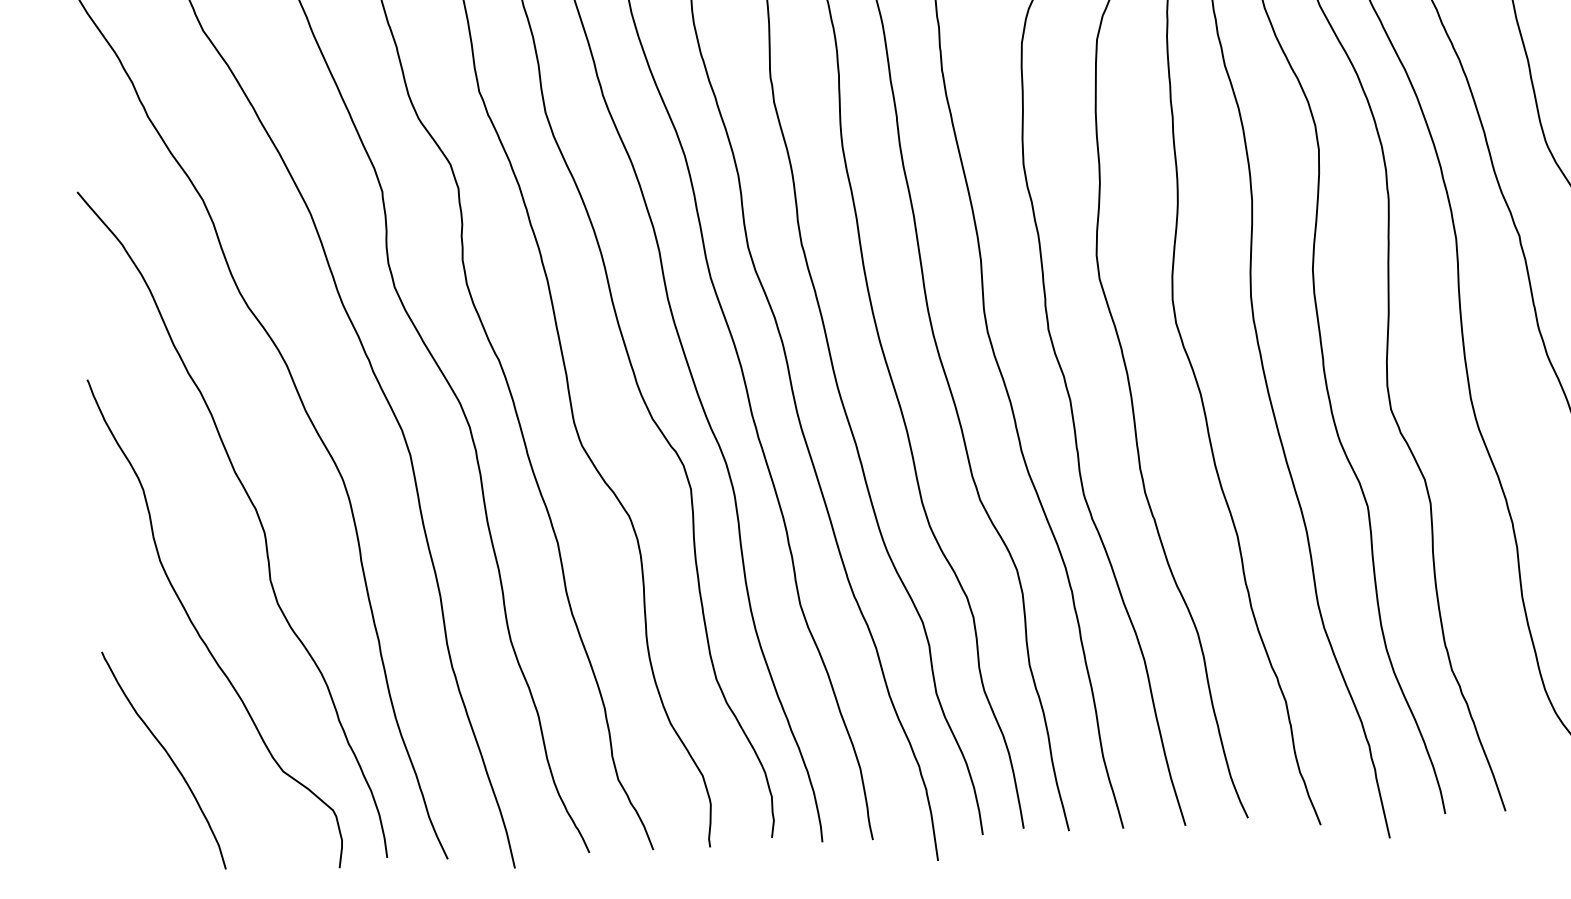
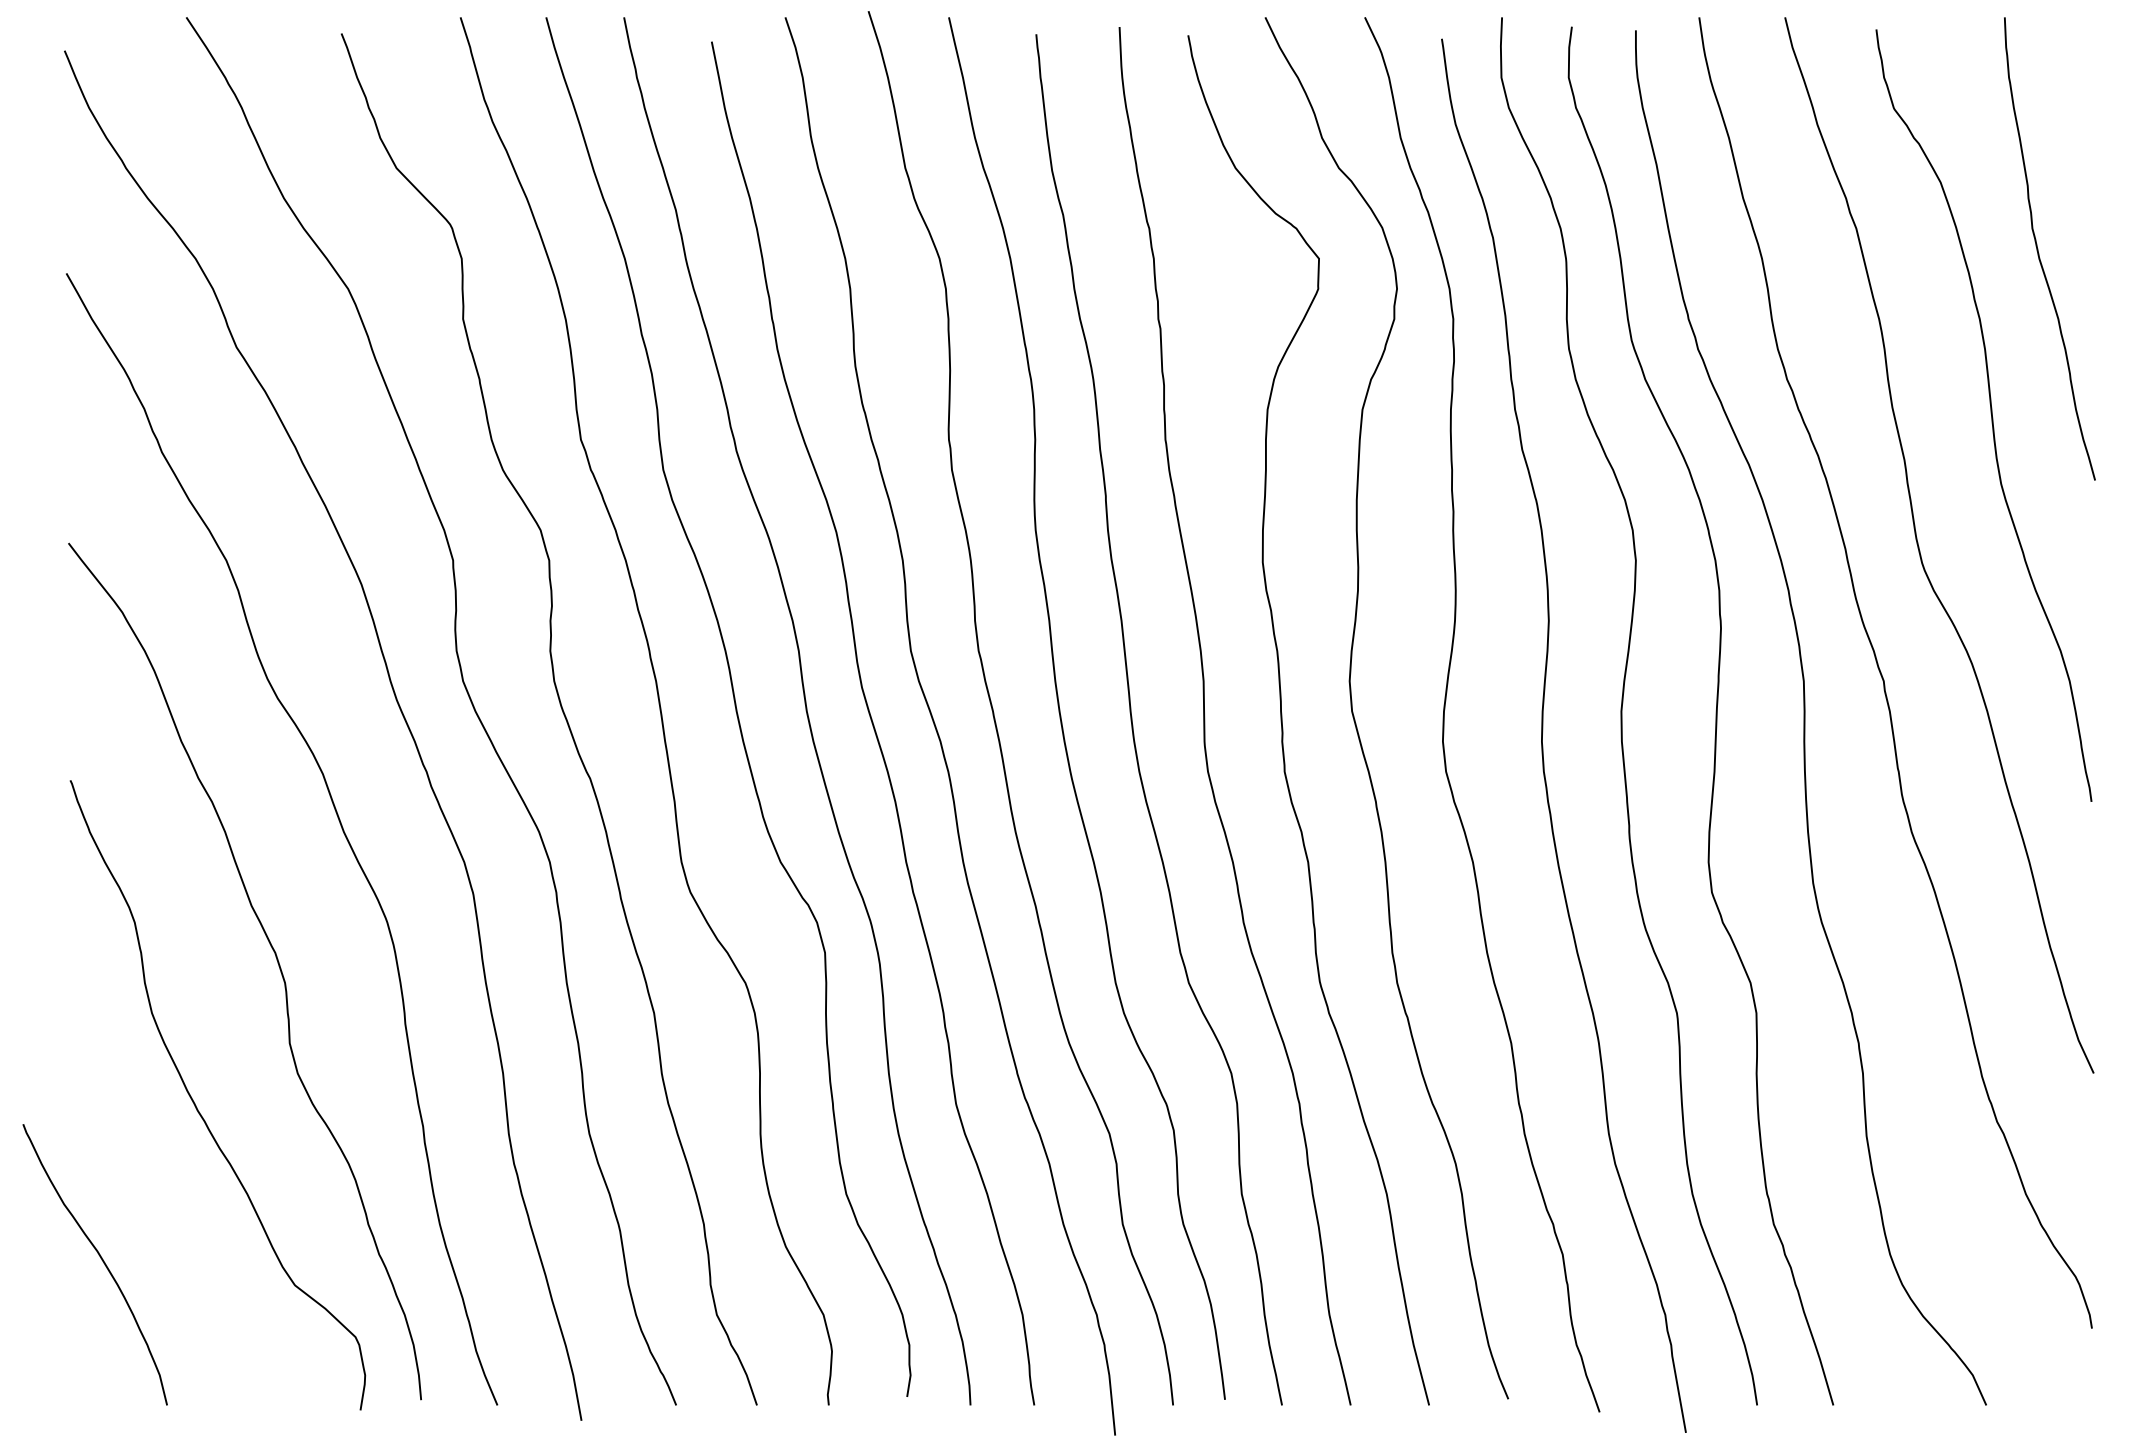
curve: (168, 757) -> (101, 1260), moved

